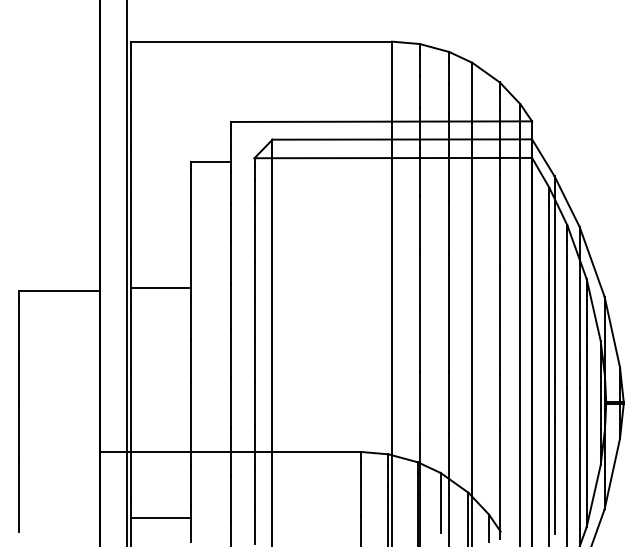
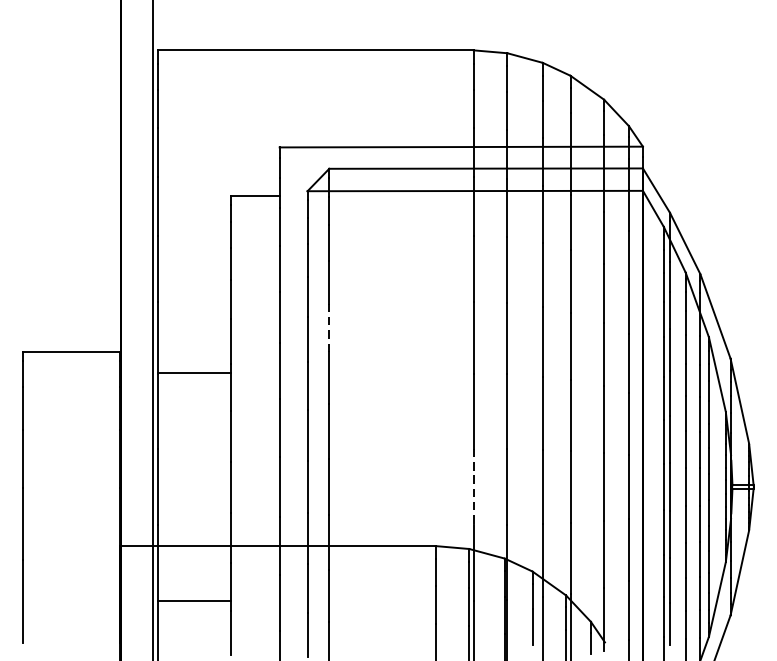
line: (272, 271) -> (329, 328), solid -> dashed
line: (161, 288) -> (195, 373), moved
line: (392, 403) -> (474, 487), solid -> dashed
line: (161, 518) -> (195, 601), moved

